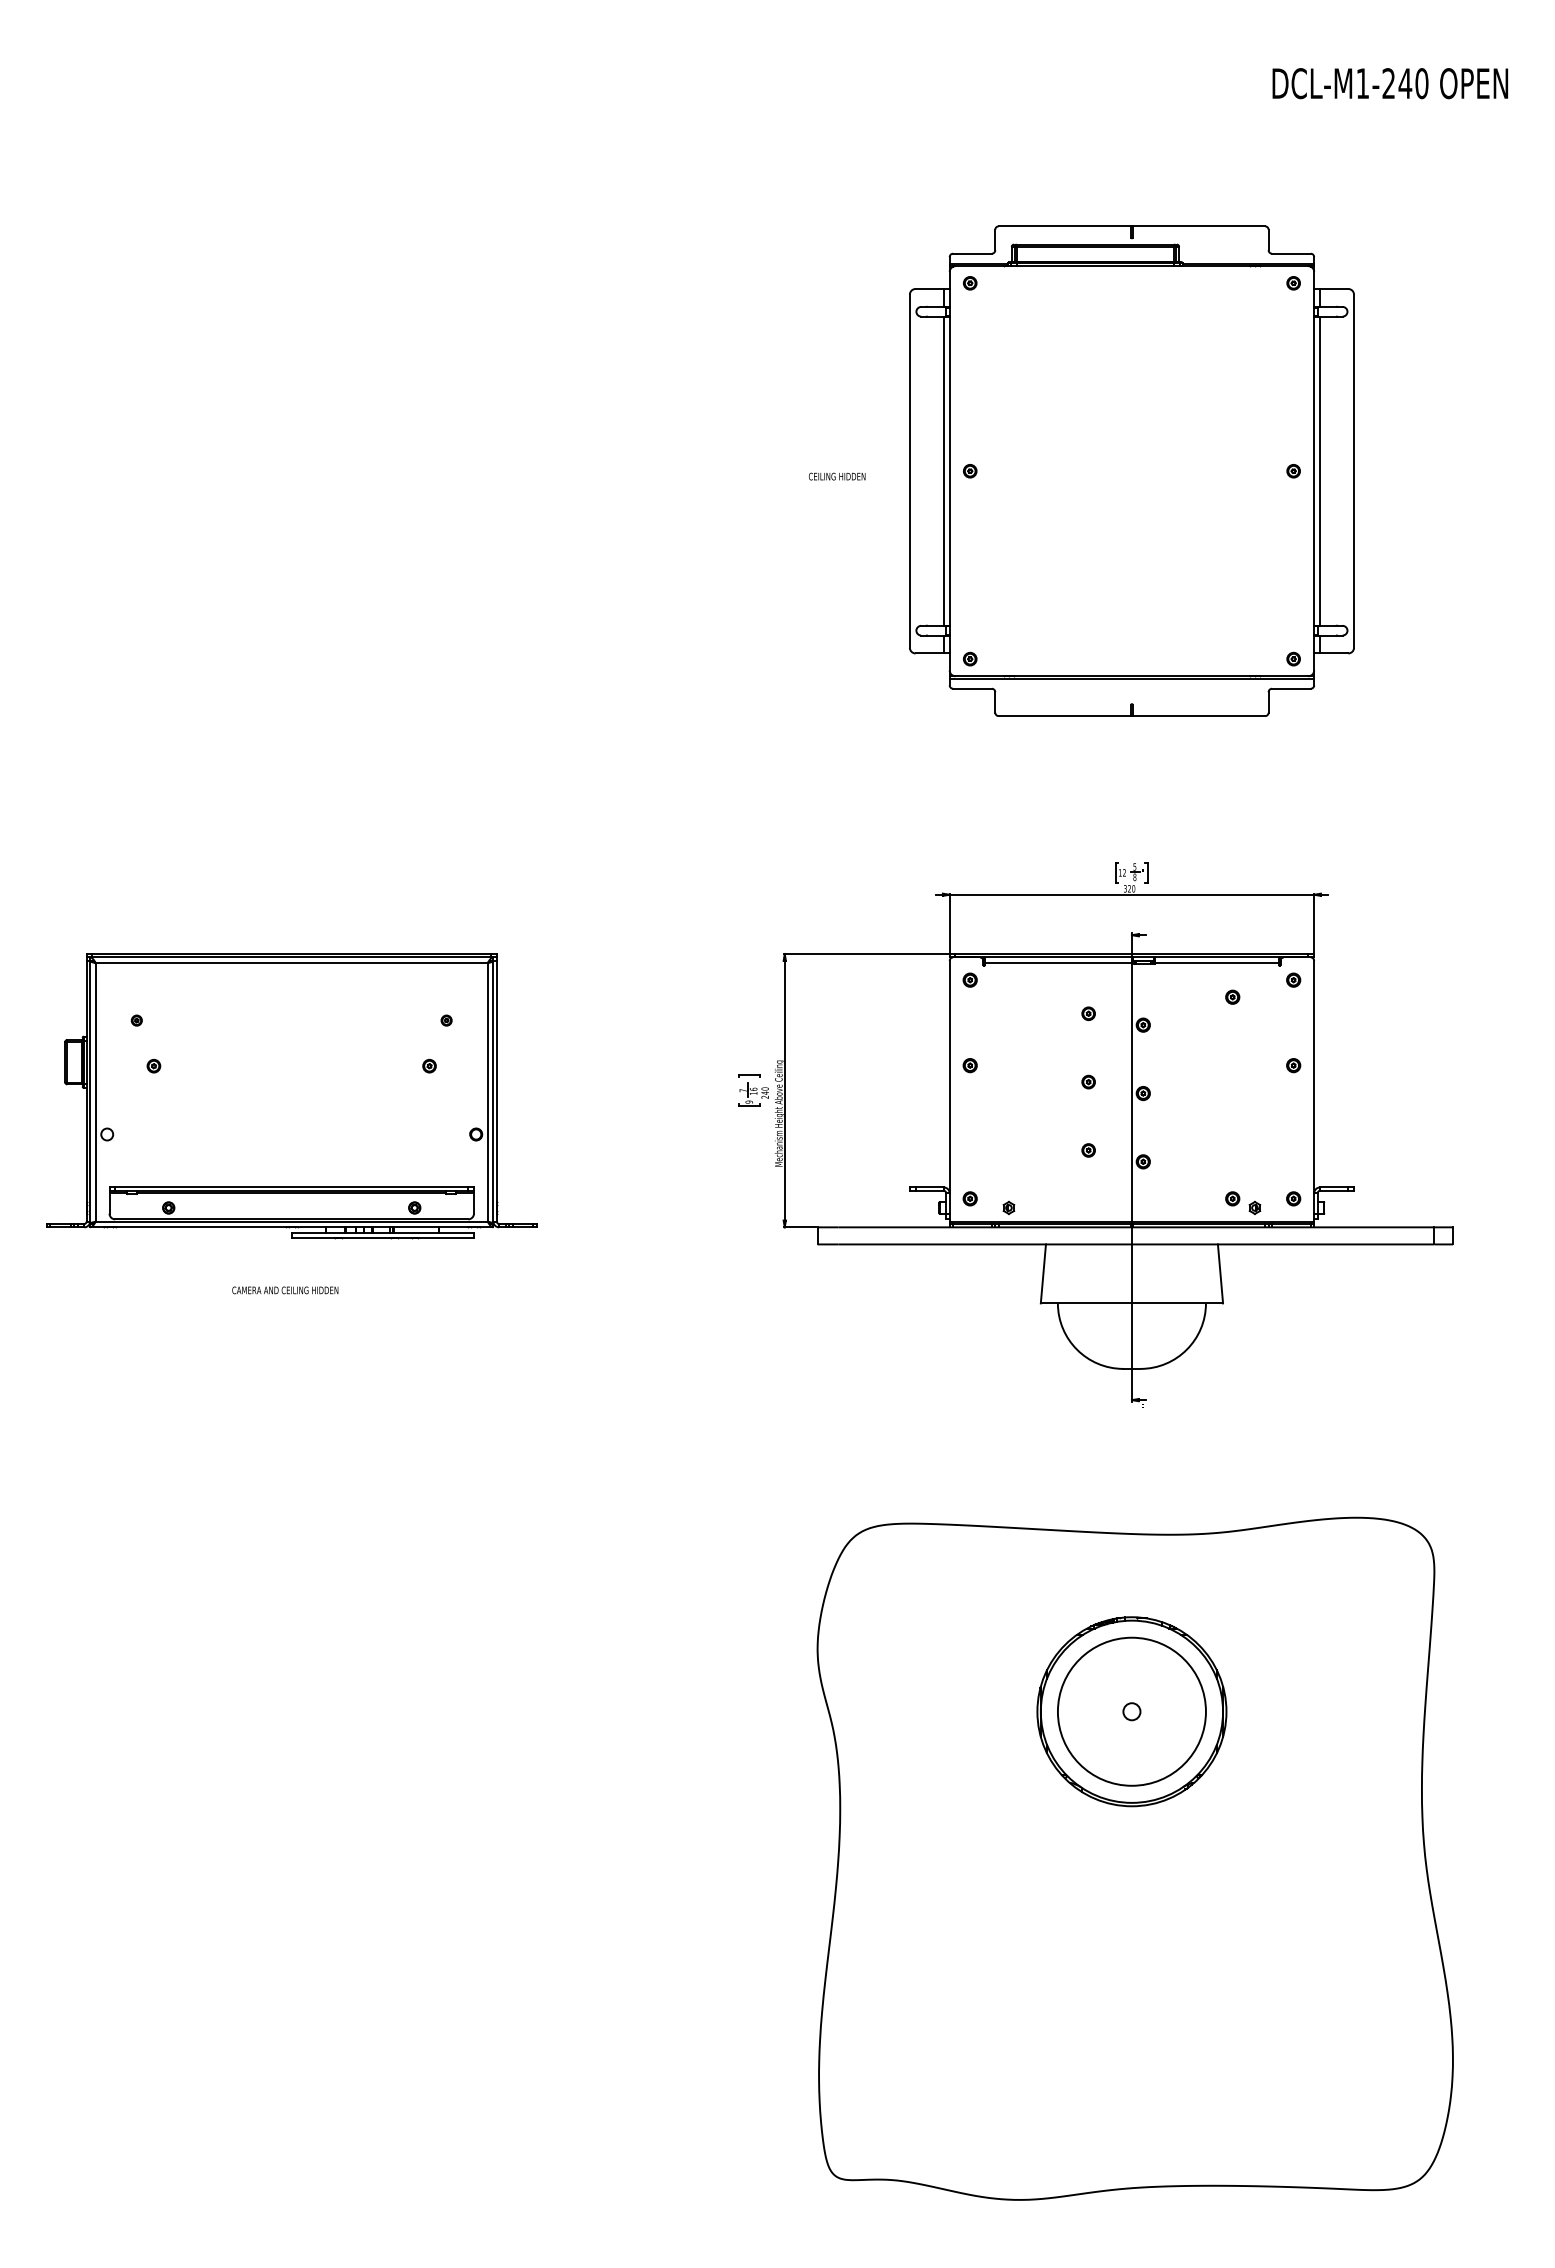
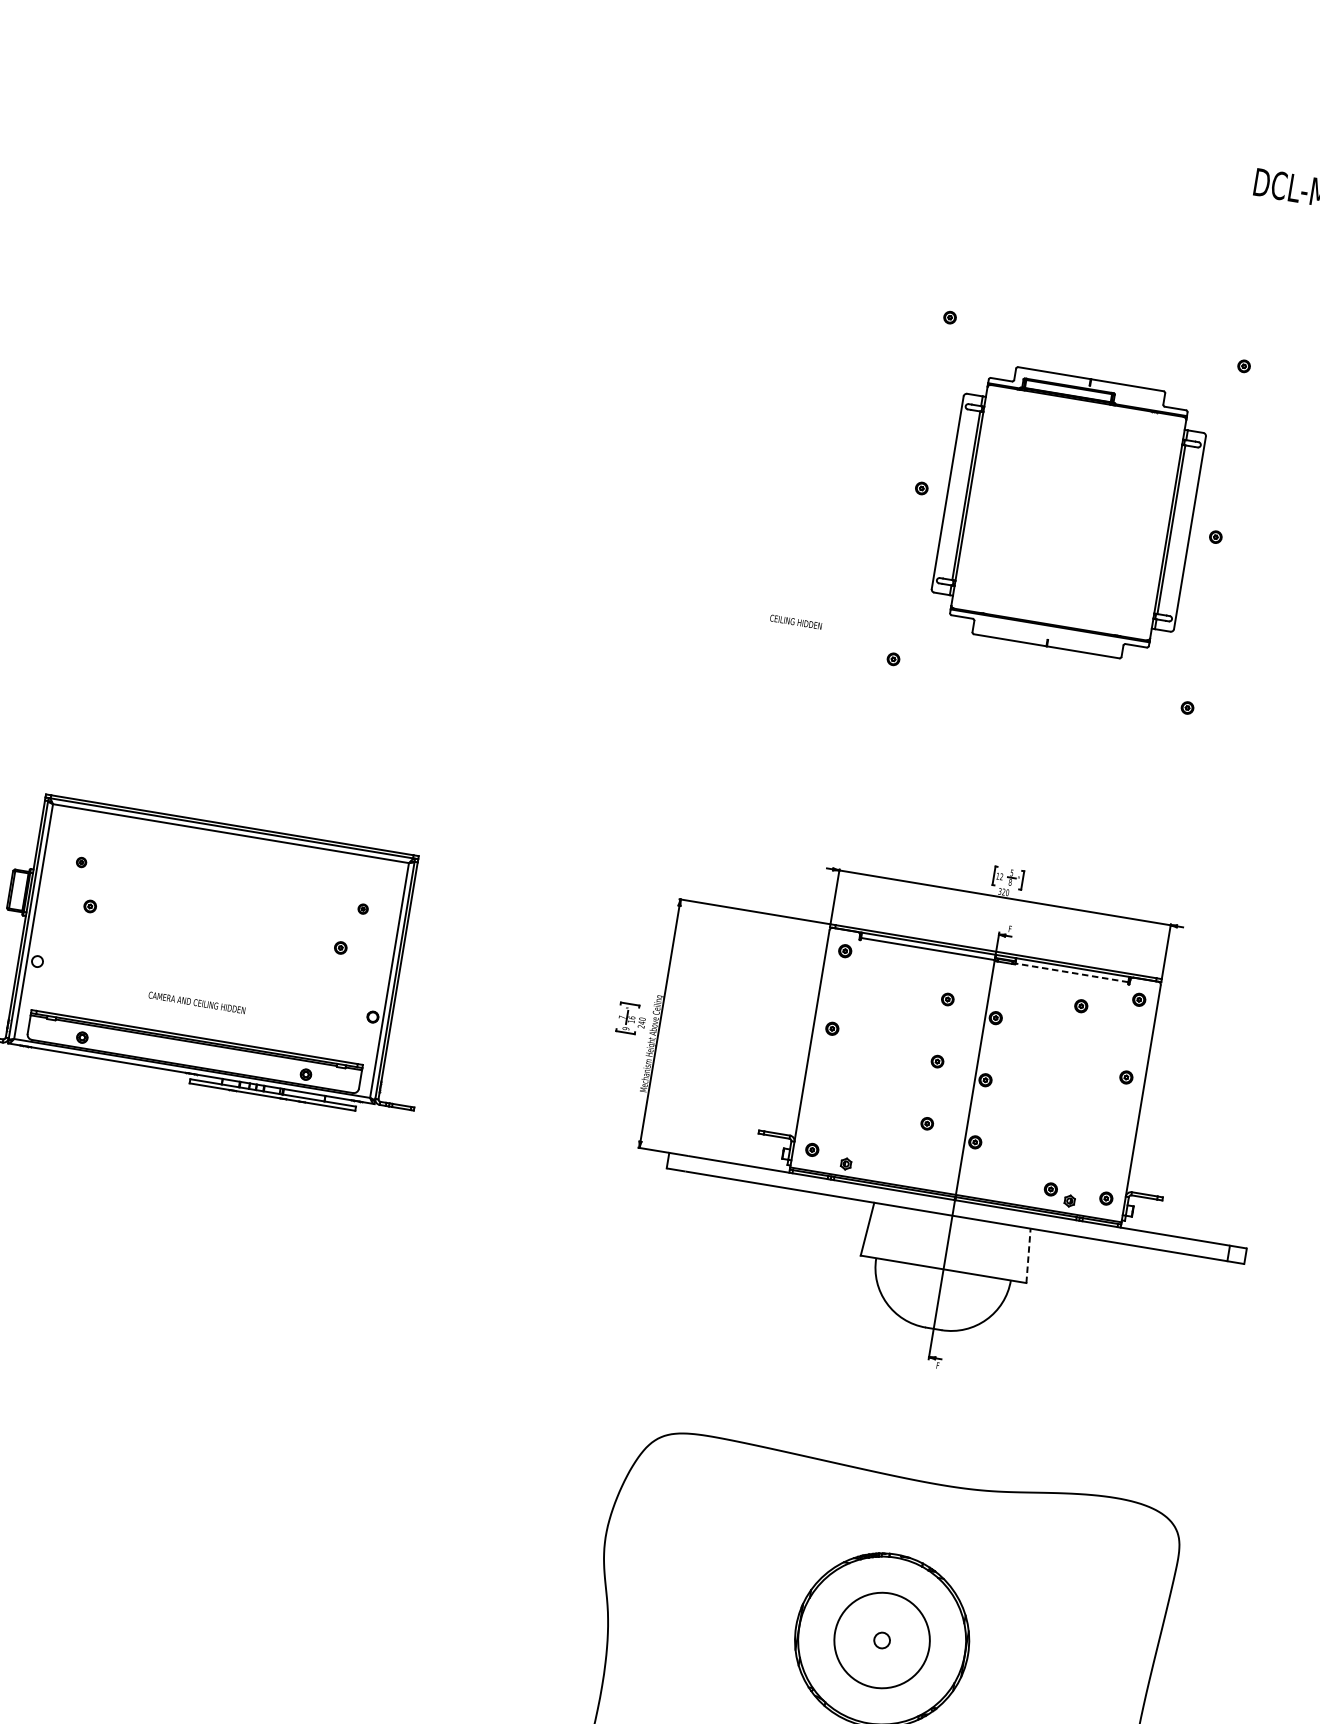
part: (1131, 470) -> (1068, 512), size x0.6
text: (836, 476) -> (795, 621), moved
line: (1216, 963) -> (1071, 973), solid -> dashed
line: (1220, 1273) -> (1028, 1255), solid -> dashed
text: (285, 1290) -> (197, 1002), moved
circle: (1131, 1711) -> (881, 1640), size x0.7

